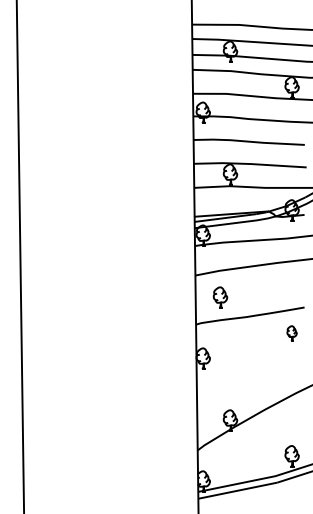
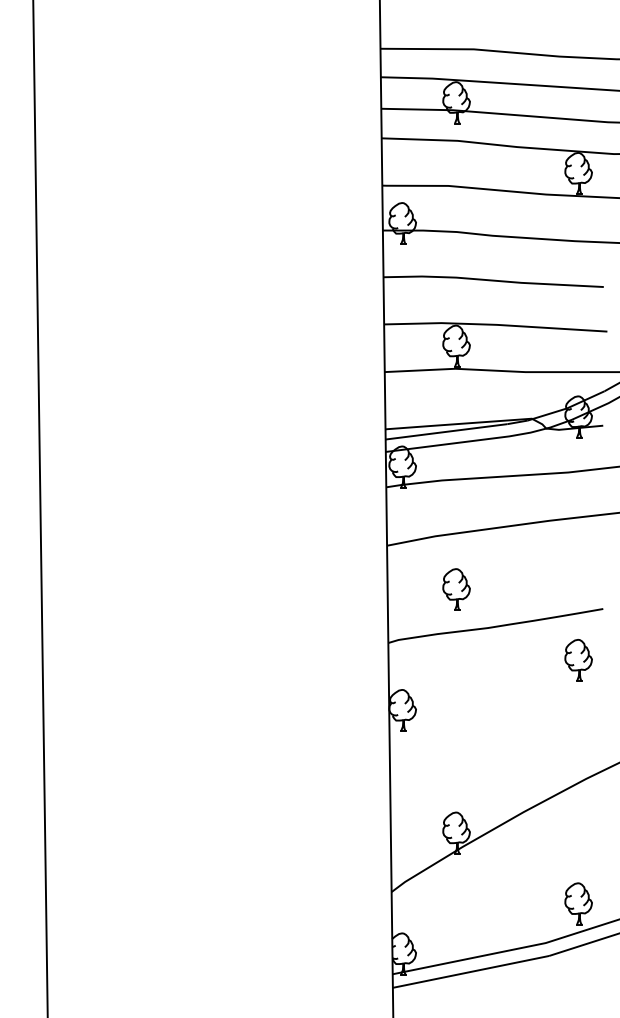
part: (220, 297) -> (456, 589), moved
part: (291, 333) -> (577, 660), size x1.43

